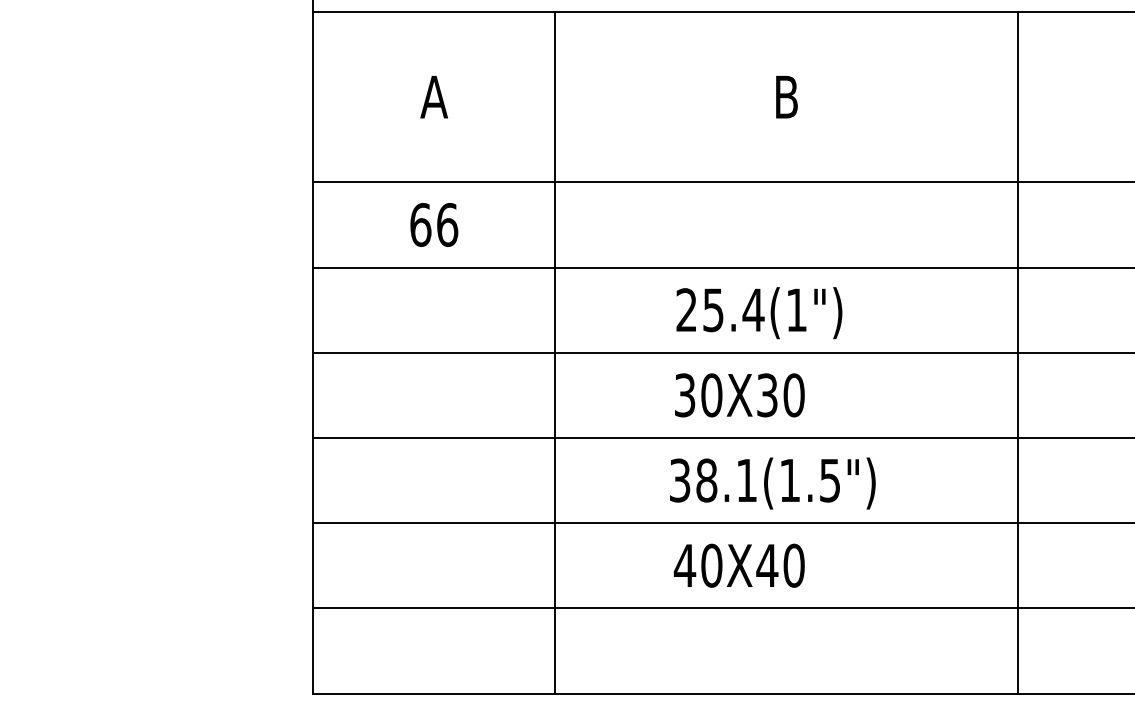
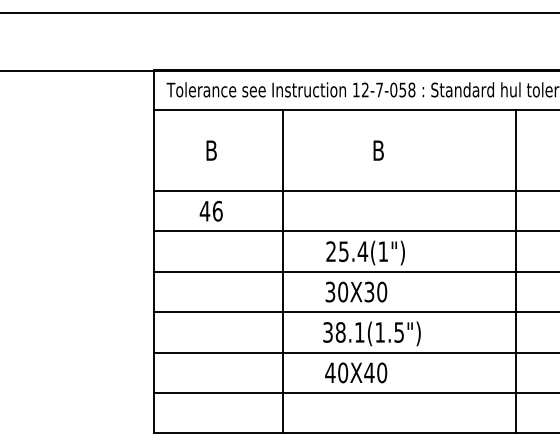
text: (434, 96) -> (211, 150), A -> B
text: (419, 223) -> (204, 210), 66 -> 46
line: (554, 351) -> (282, 271), moved
line: (1018, 351) -> (516, 271), moved

